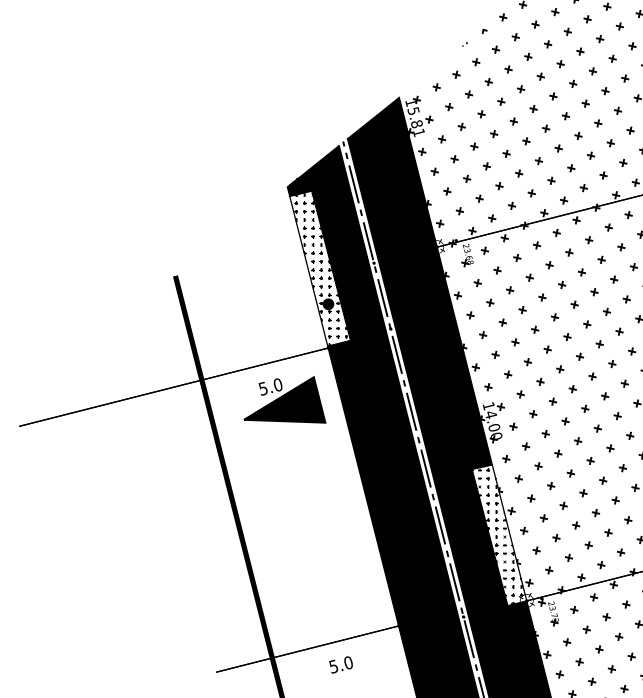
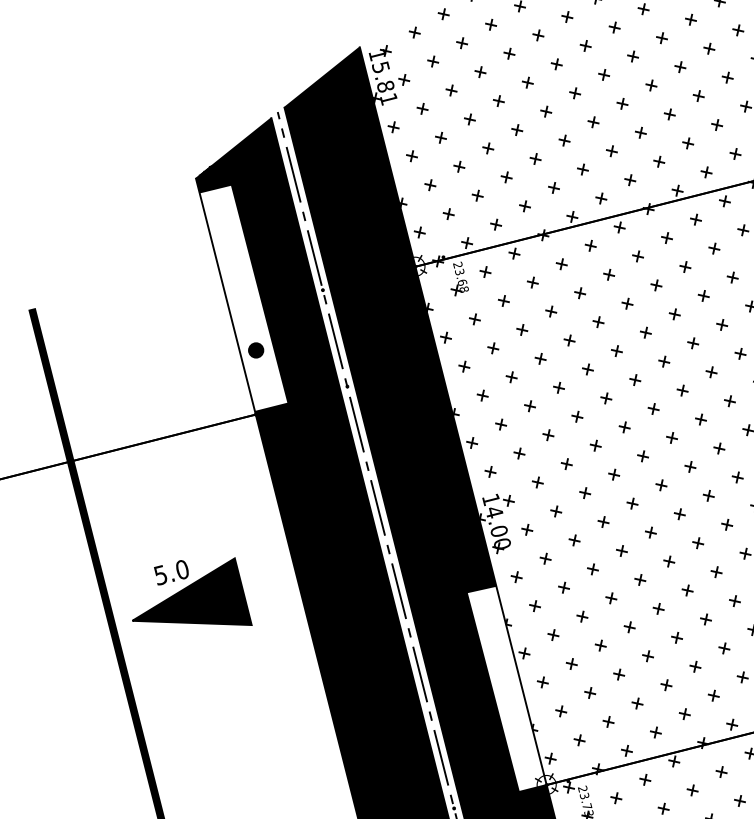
hatch: (321, 269) -> (245, 299), removed
part: (284, 399) -> (191, 591), moved
hatch: (497, 536) -> (503, 690), removed

